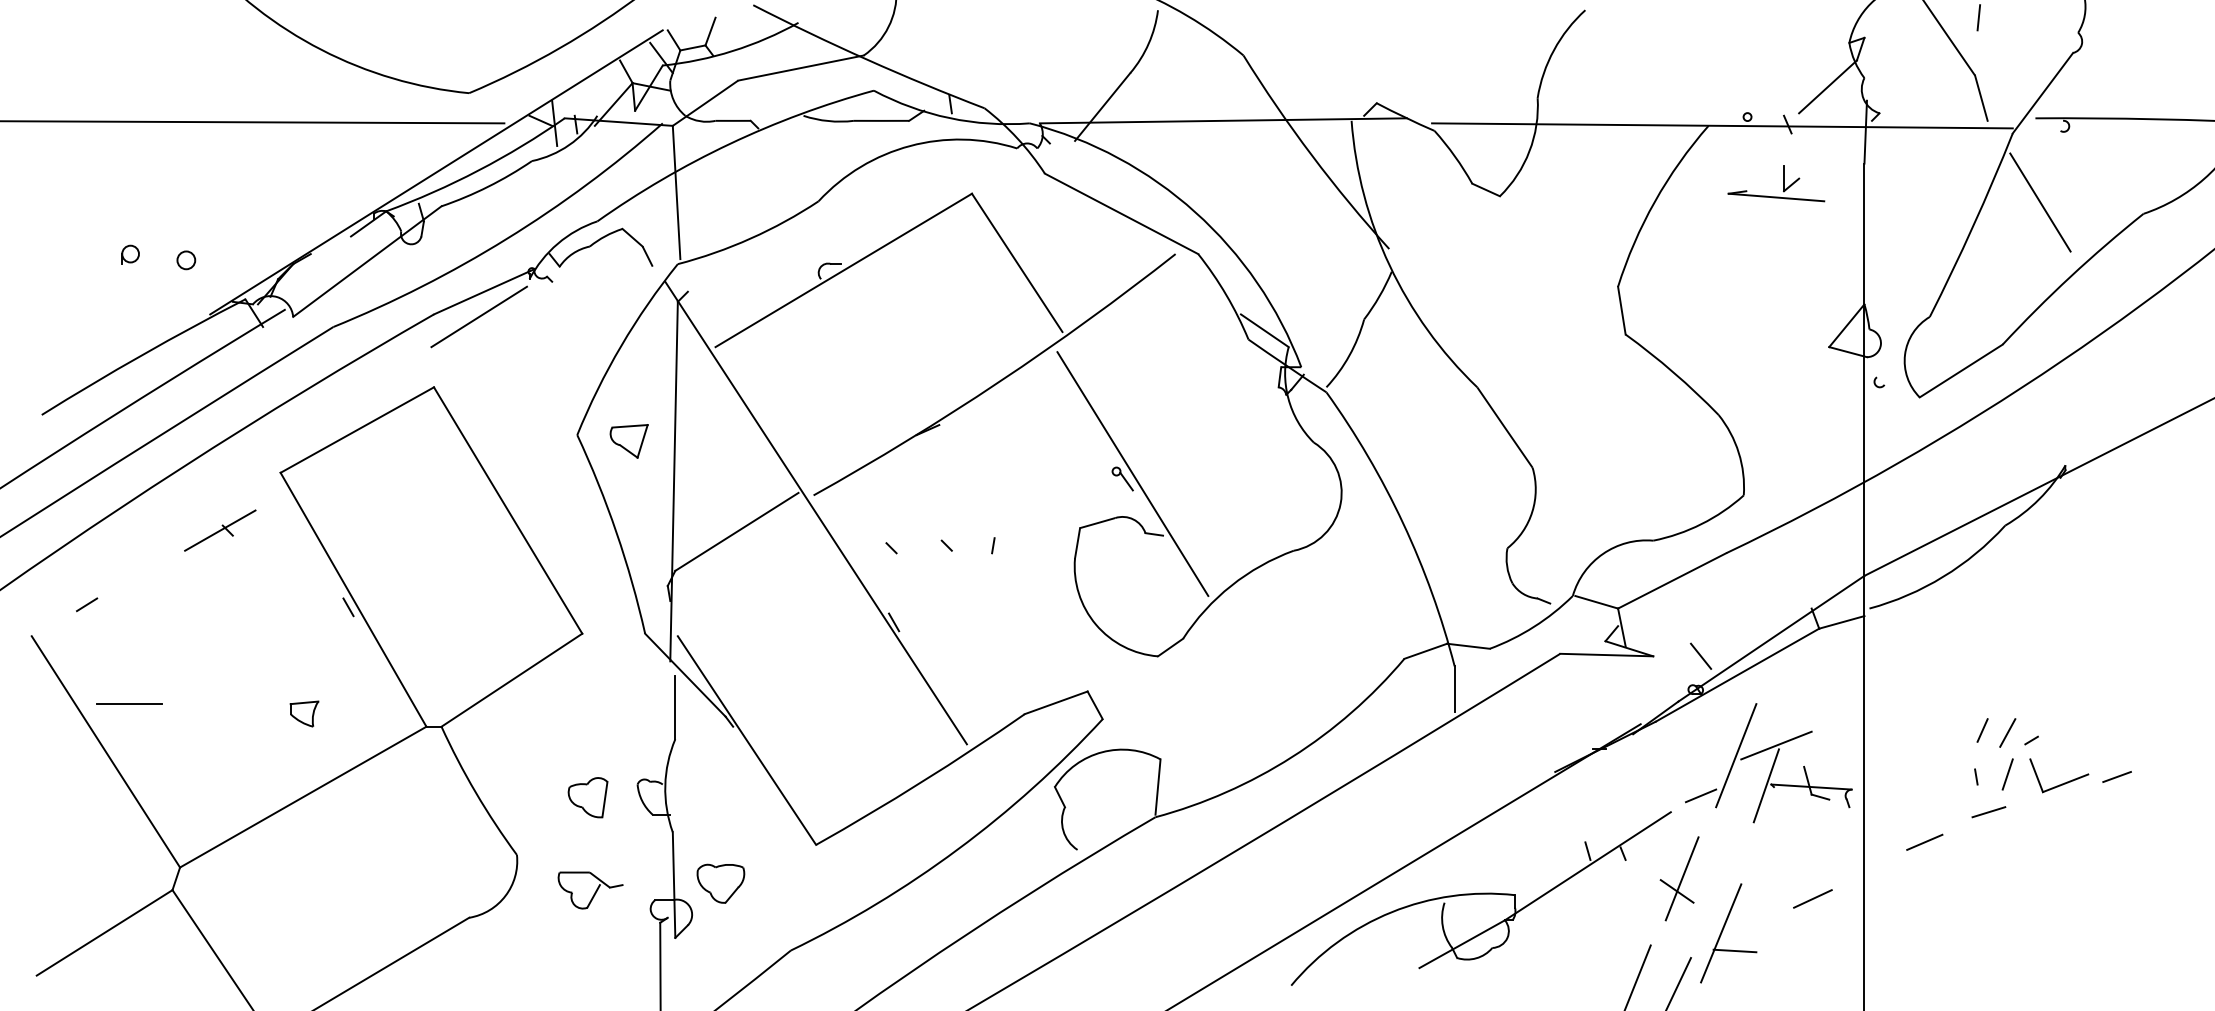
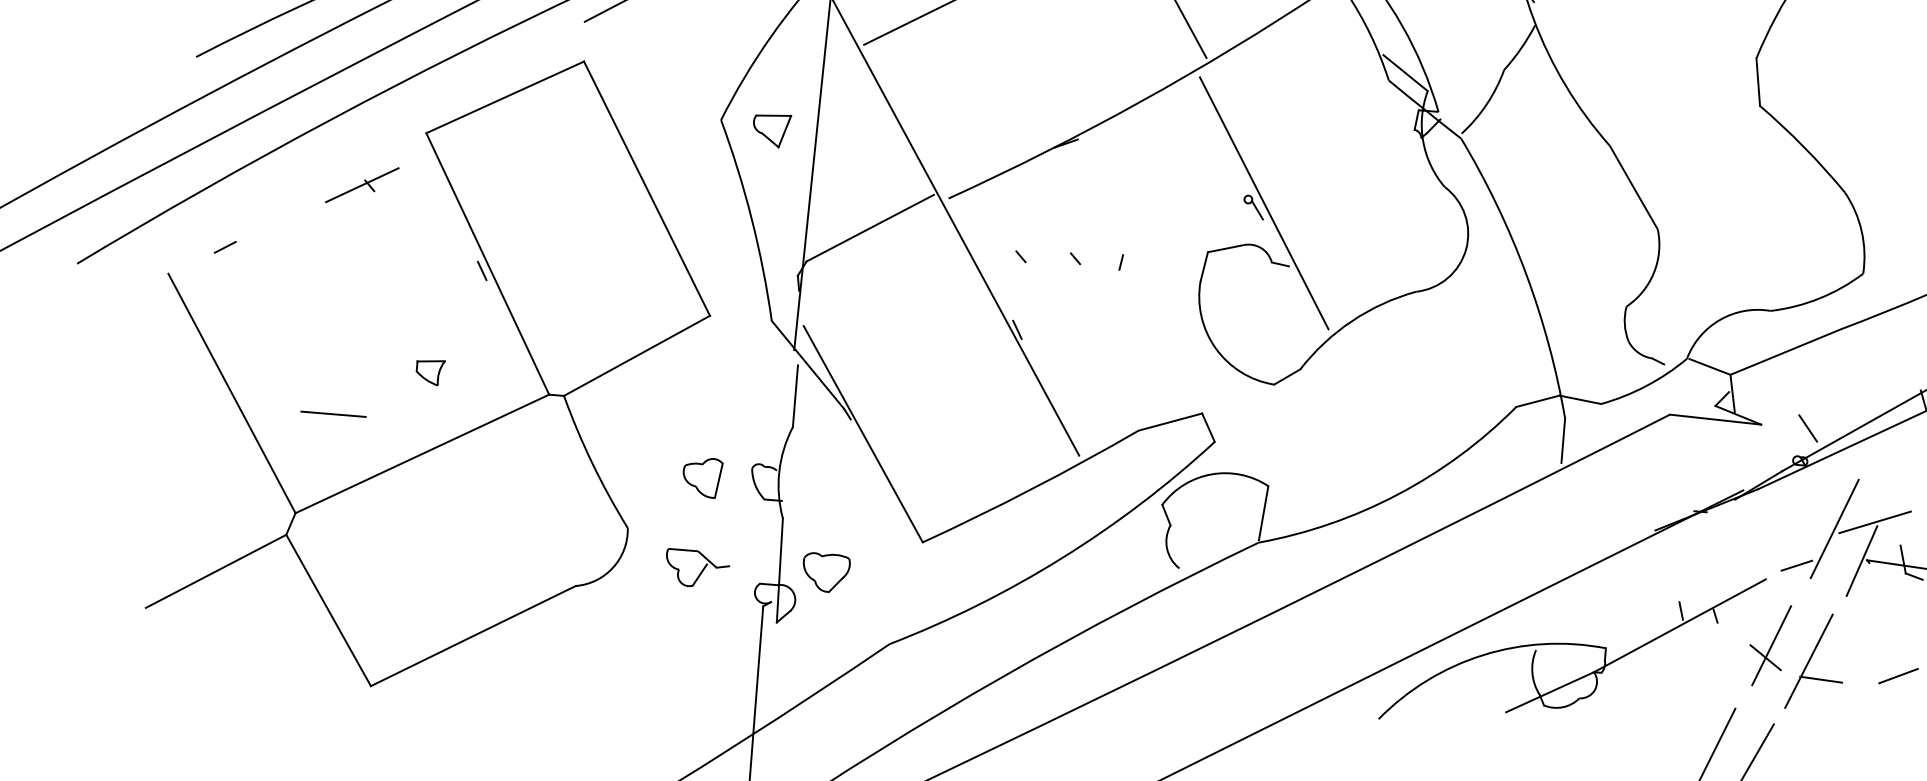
line: (129, 703) -> (333, 413), moved
part: (1728, 933) -> (1816, 661), moved

